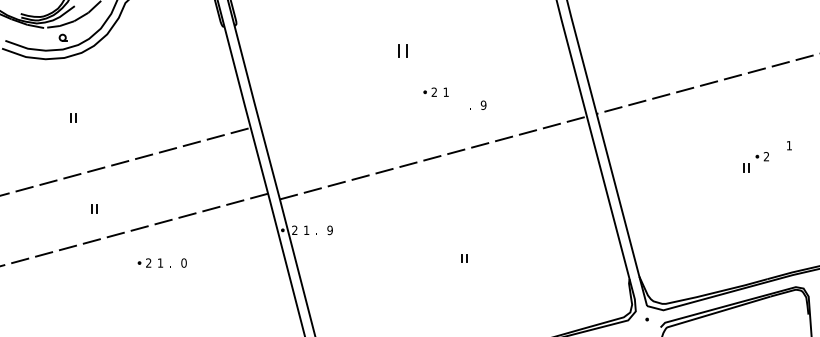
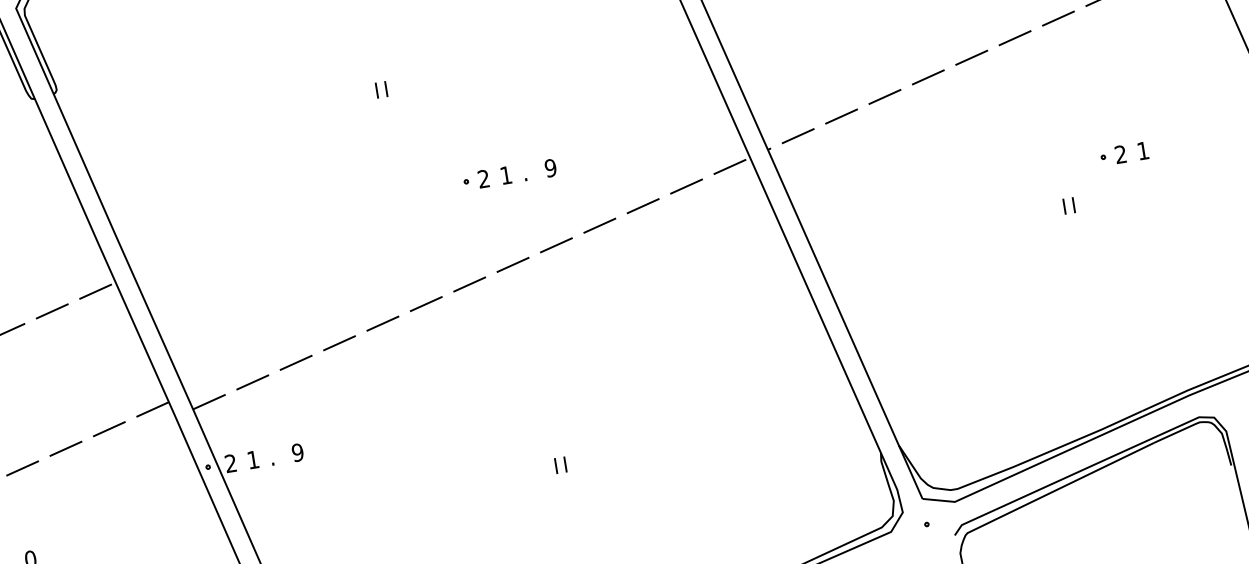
part: (403, 50) -> (381, 88), size x0.62
part: (435, 91) -> (485, 177), moved
part: (761, 156) -> (1111, 155), moved

